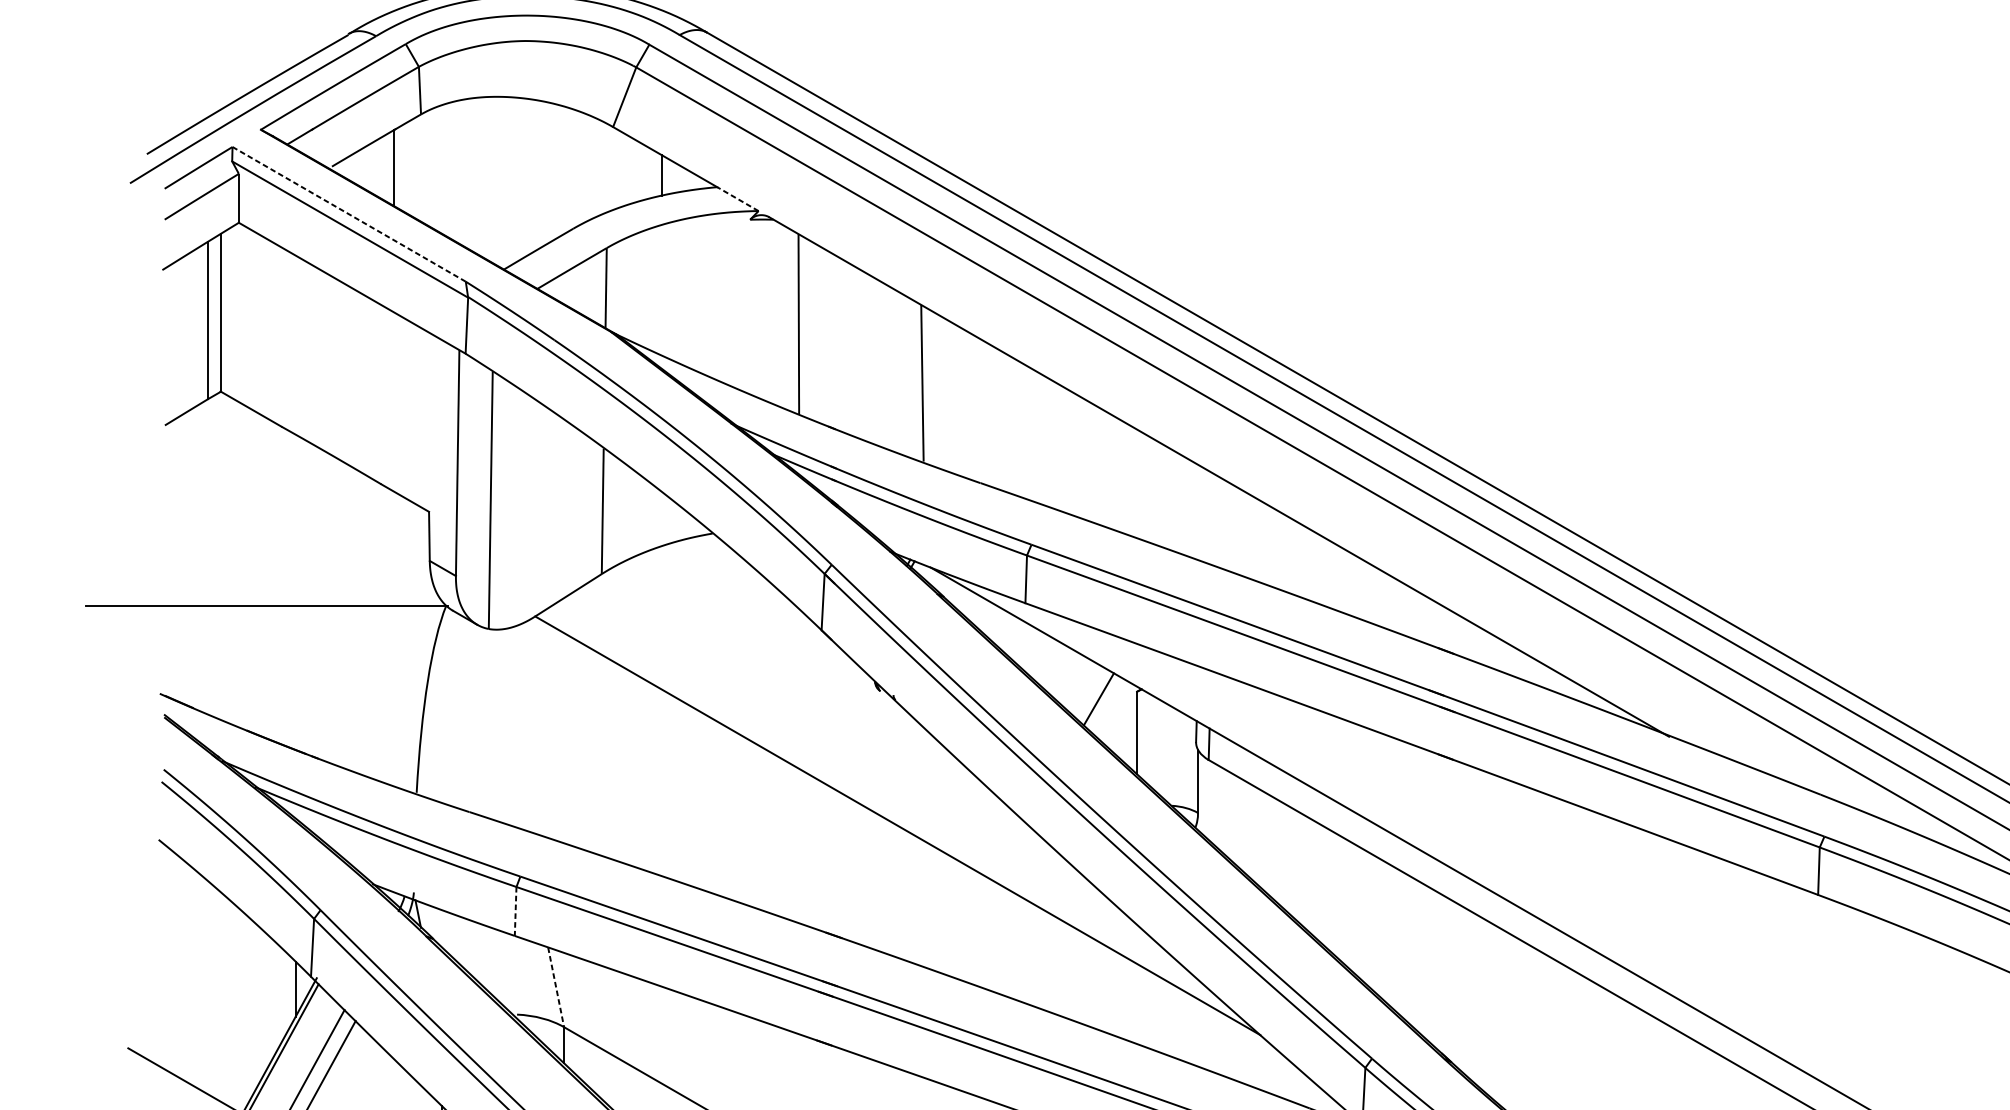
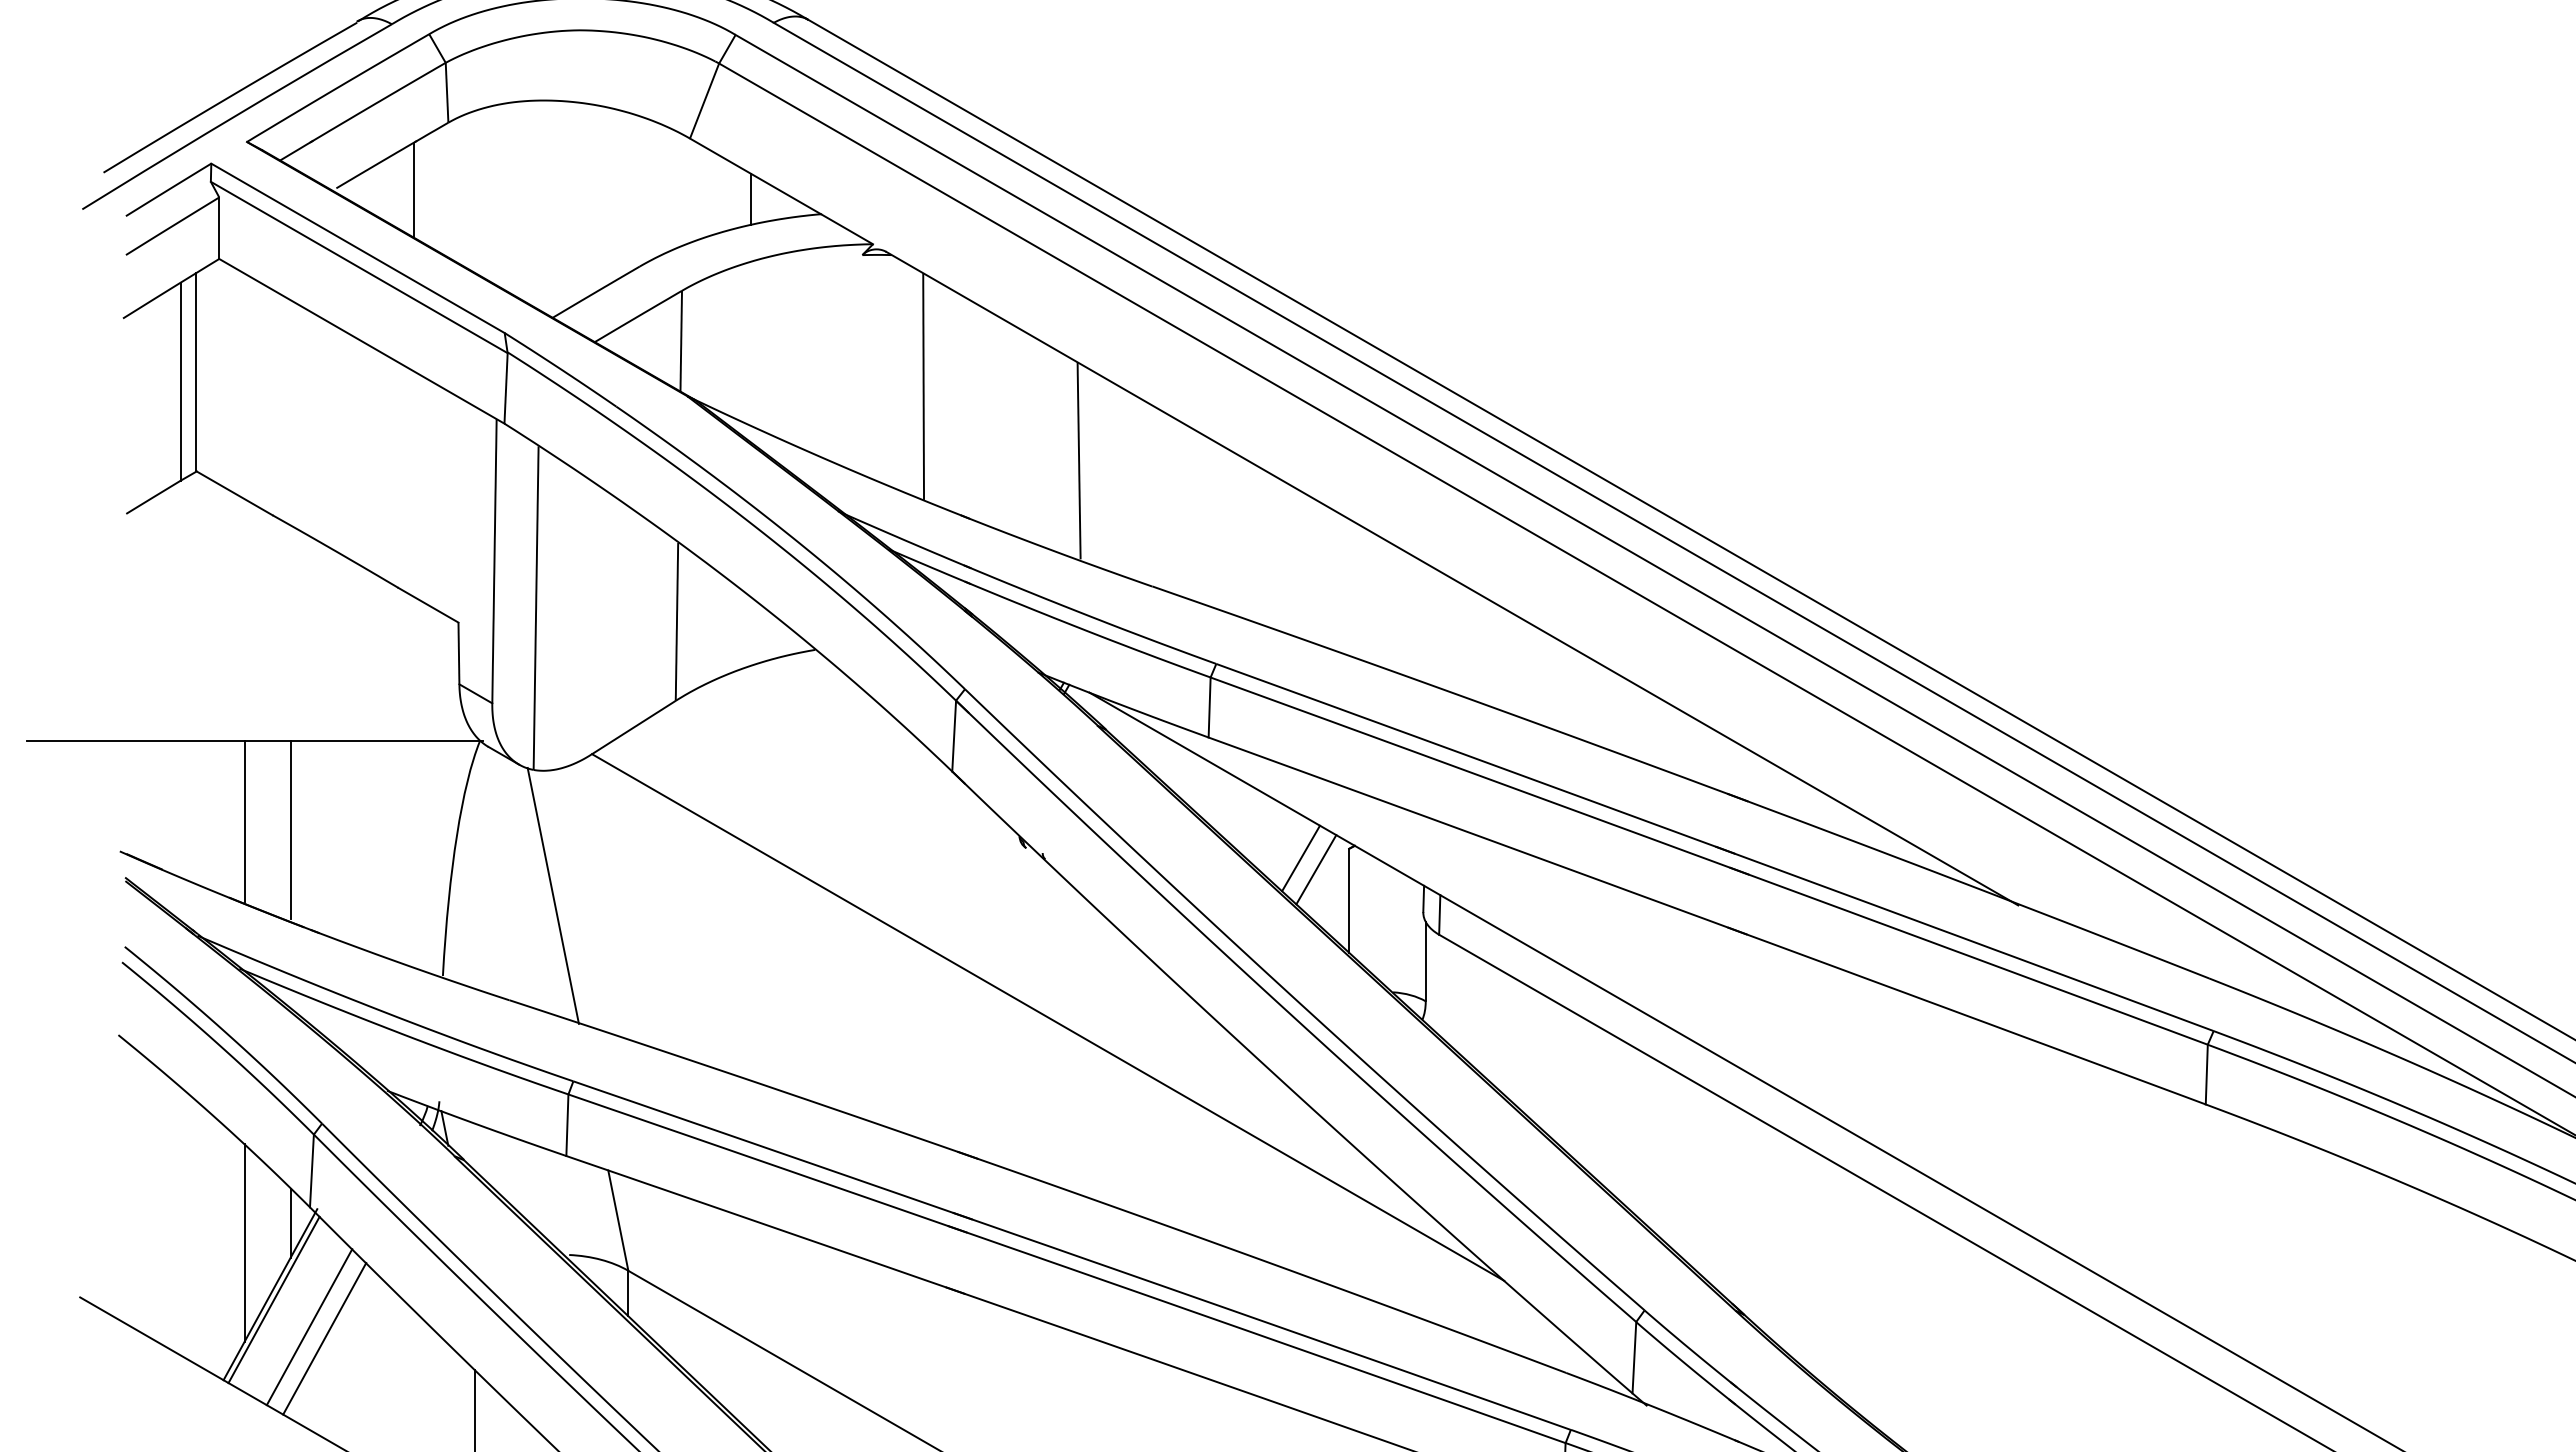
line: (737, 198) -> (846, 228), dashed -> solid
line: (348, 214) -> (357, 248), dashed -> solid
line: (258, 669) -> (244, 821), added
line: (295, 677) -> (290, 830), added
line: (1111, 708) -> (1316, 869), added
line: (503, 728) -> (552, 895), added
line: (515, 911) -> (567, 1125), dashed -> solid
line: (556, 987) -> (618, 1221), dashed -> solid
line: (258, 1004) -> (244, 1242), added

